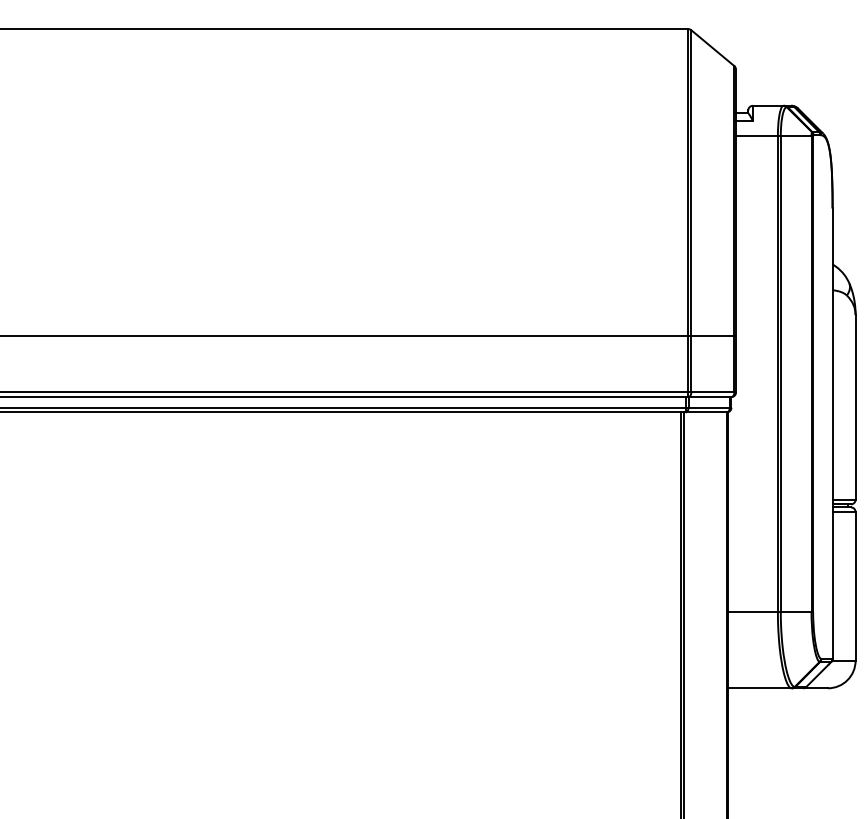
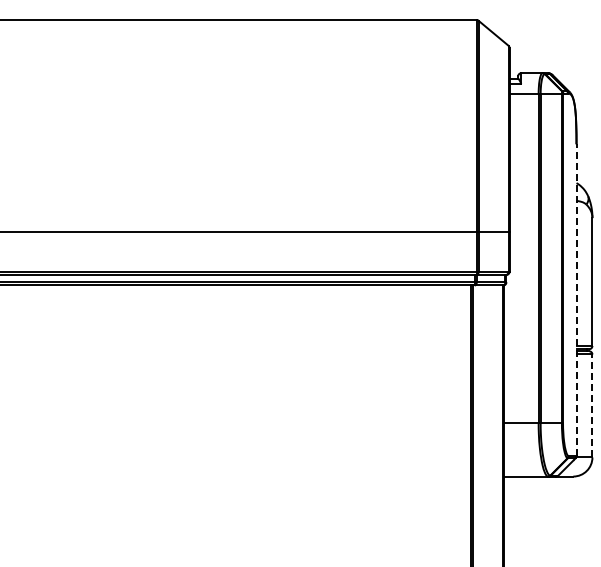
line: (832, 434) -> (576, 300), solid -> dashed
line: (855, 585) -> (592, 405), solid -> dashed

